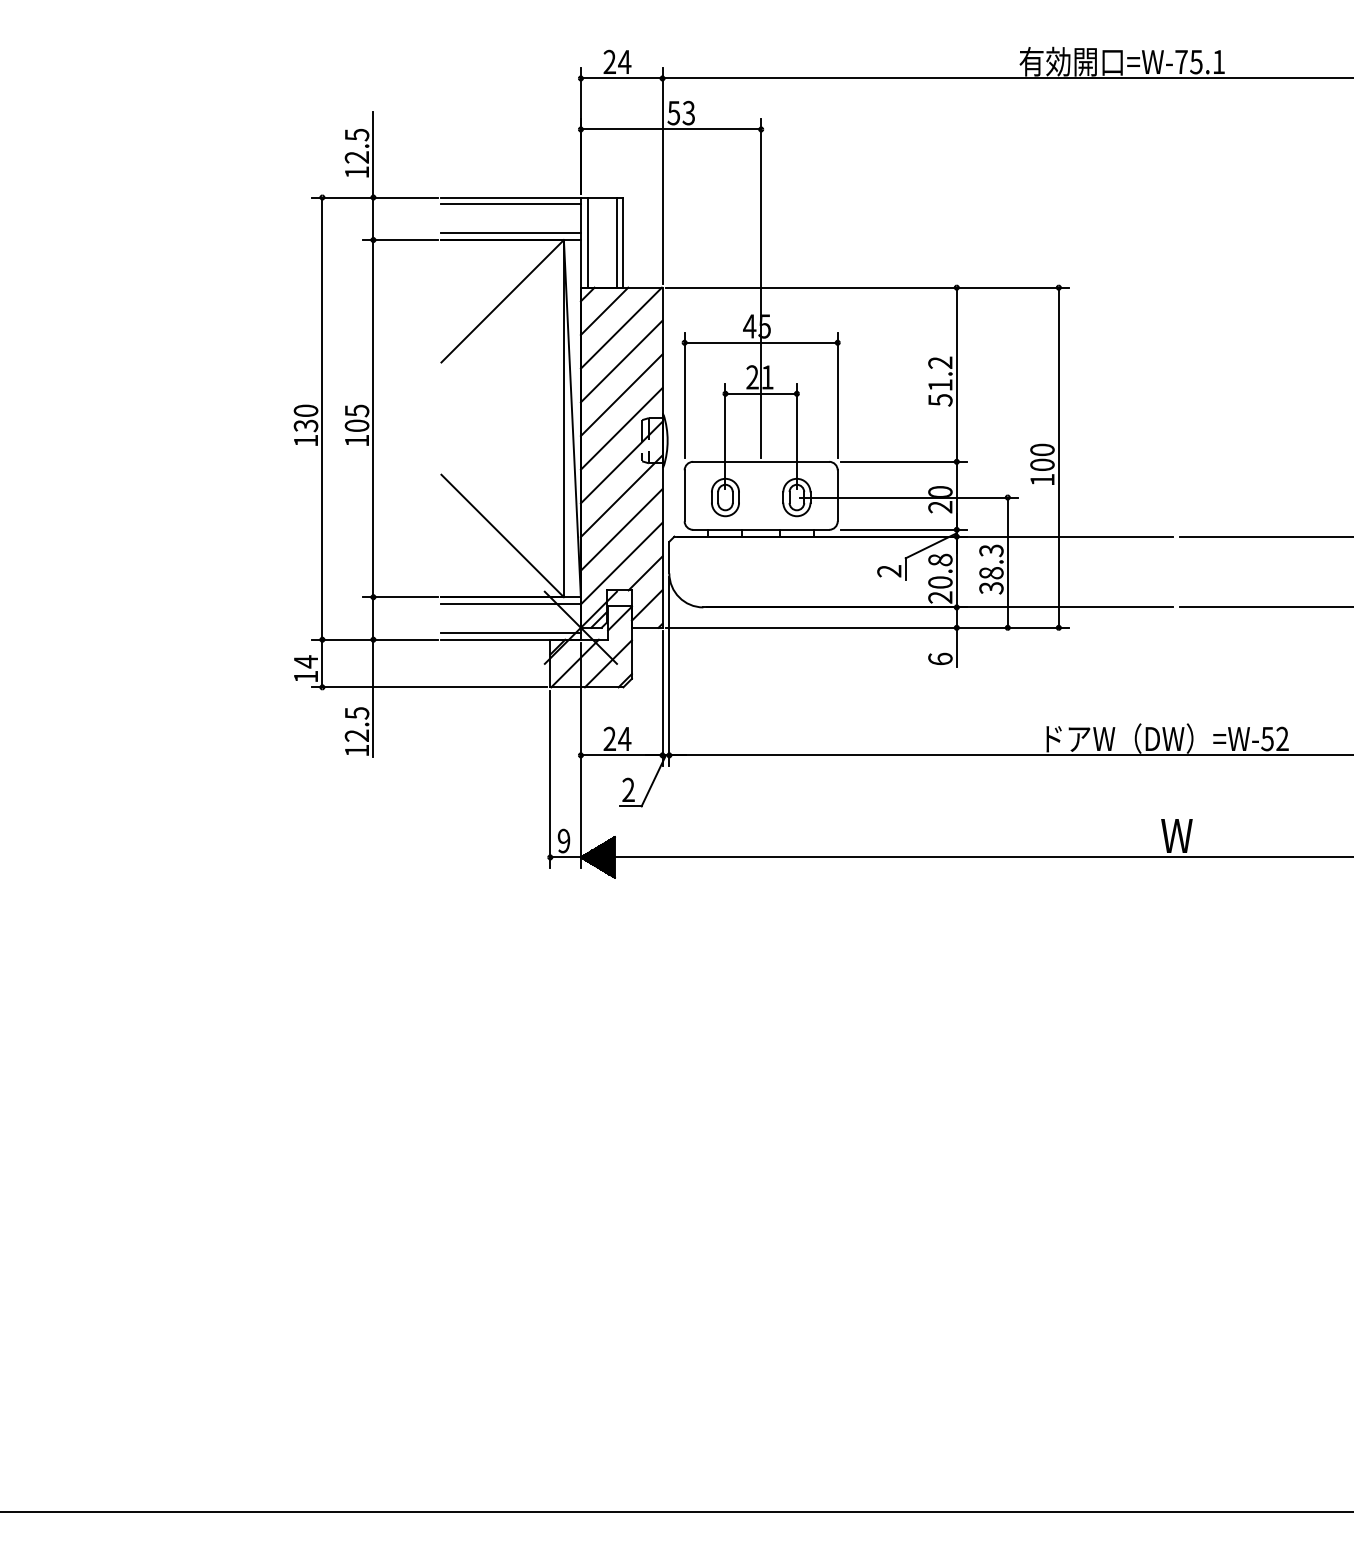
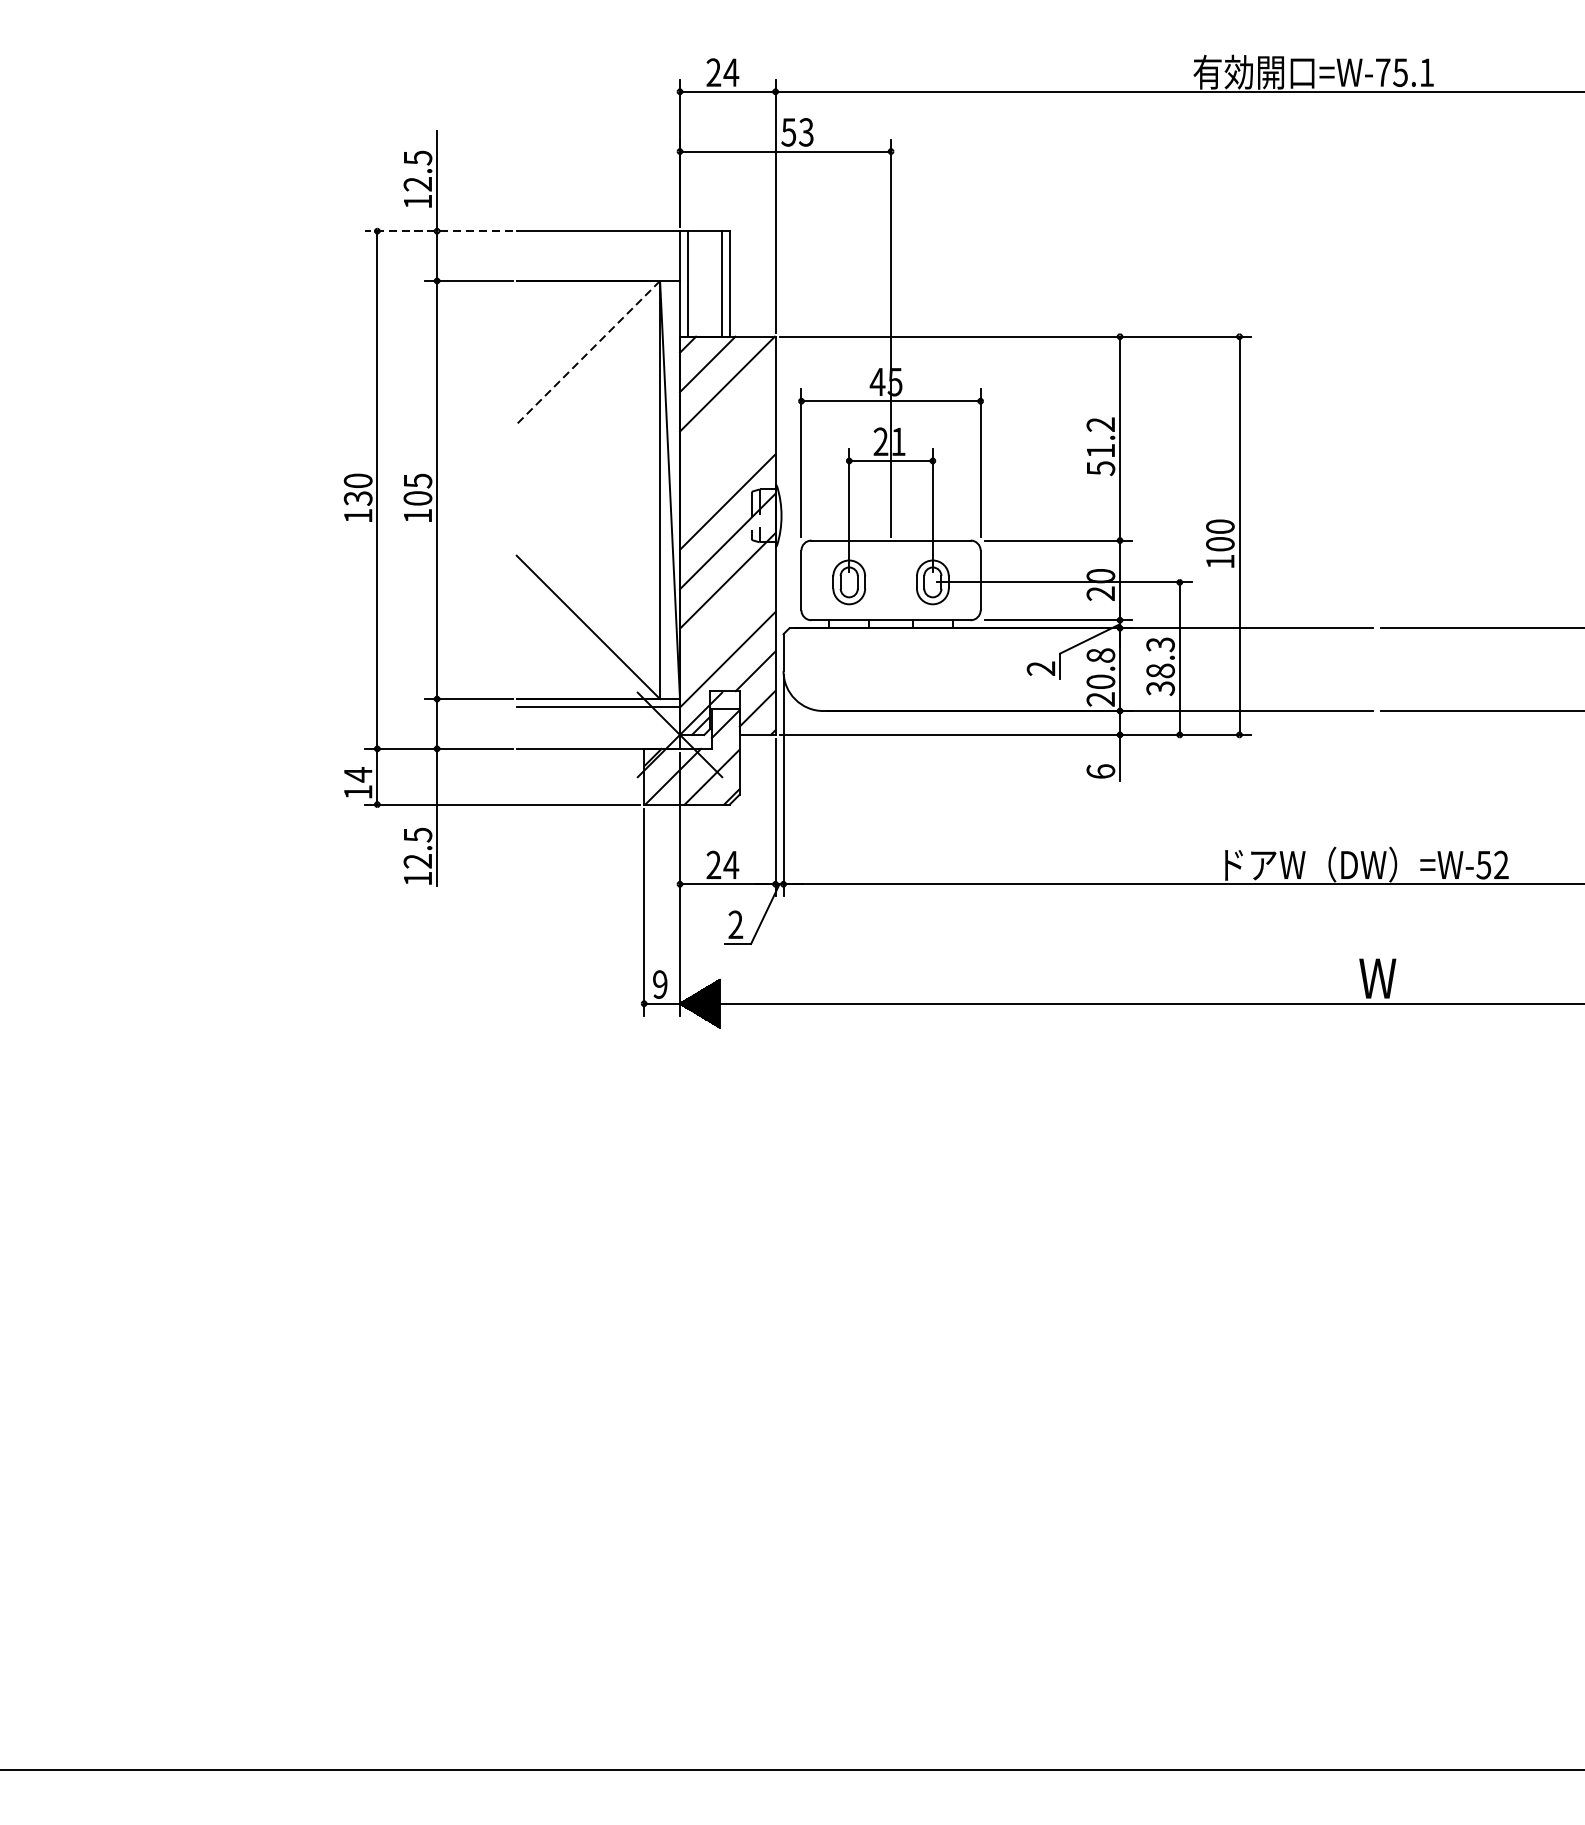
line: (375, 197) -> (439, 231), solid -> dashed
line: (510, 204) -> (597, 239), removed
line: (510, 233) -> (597, 273), removed
line: (502, 301) -> (588, 352), solid -> dashed
line: (621, 361) -> (727, 423), removed
line: (621, 395) -> (727, 462), removed
line: (621, 529) -> (727, 619), removed
line: (510, 632) -> (597, 740), removed

